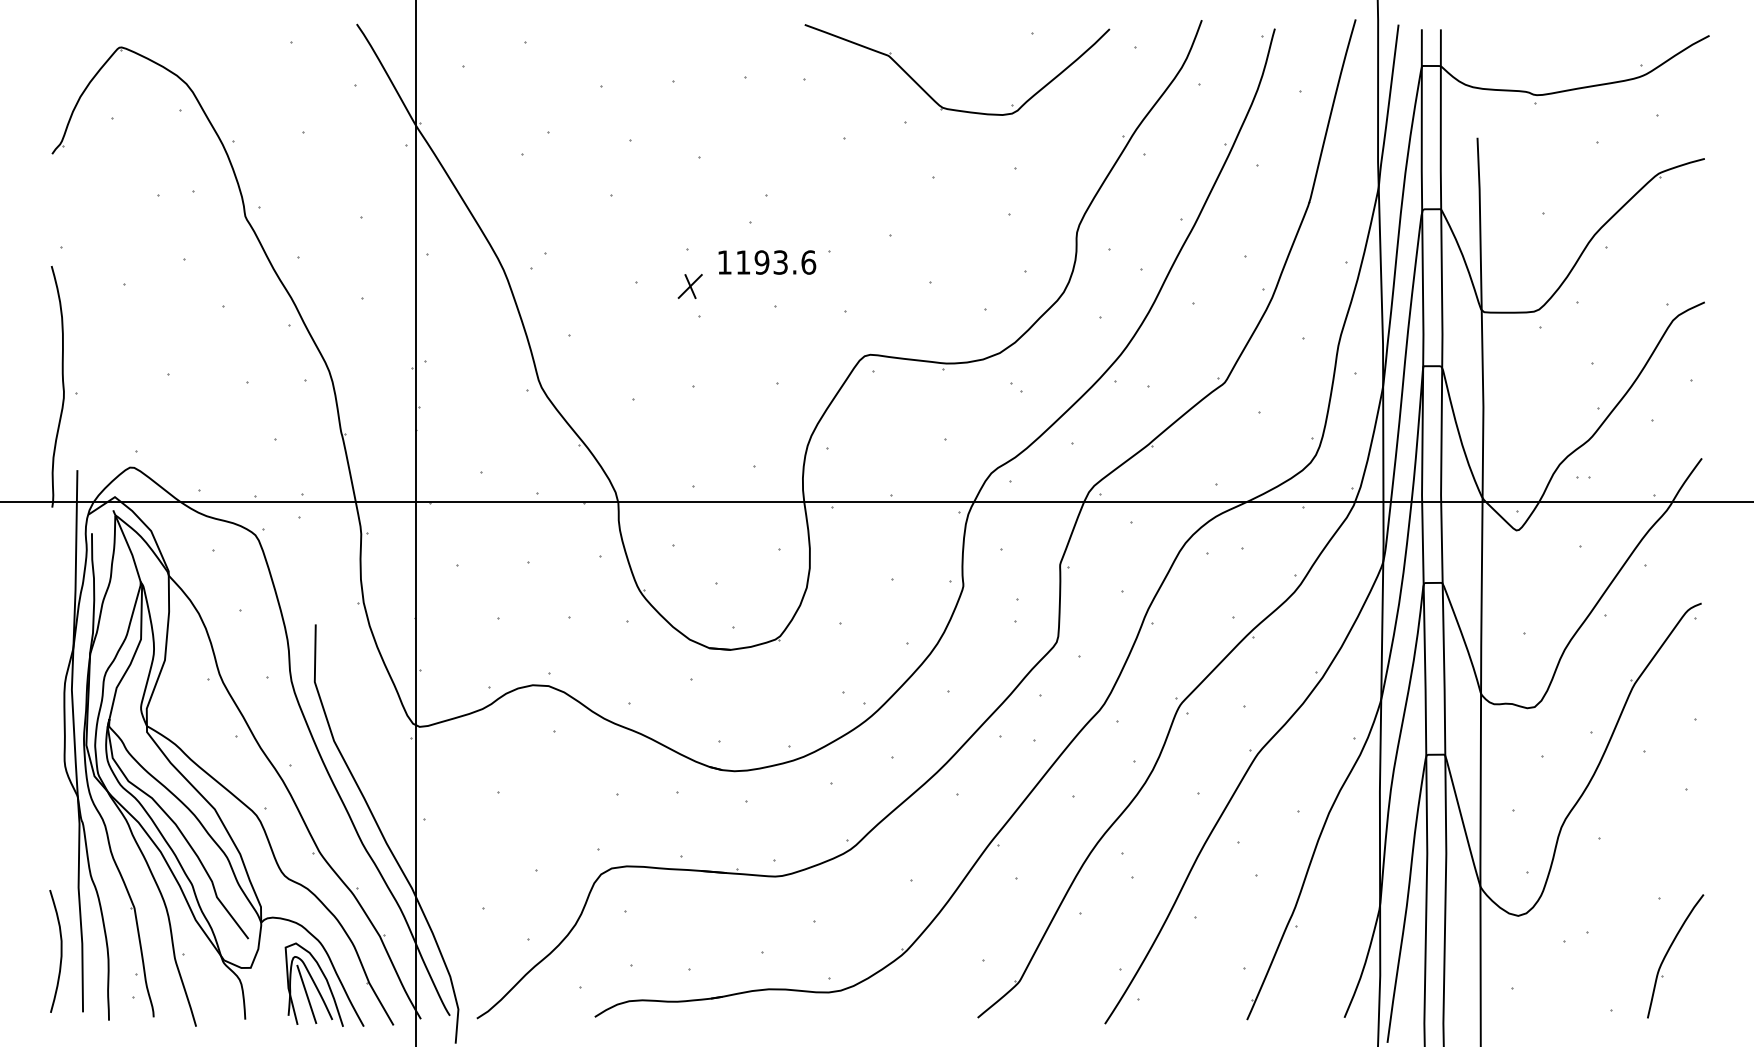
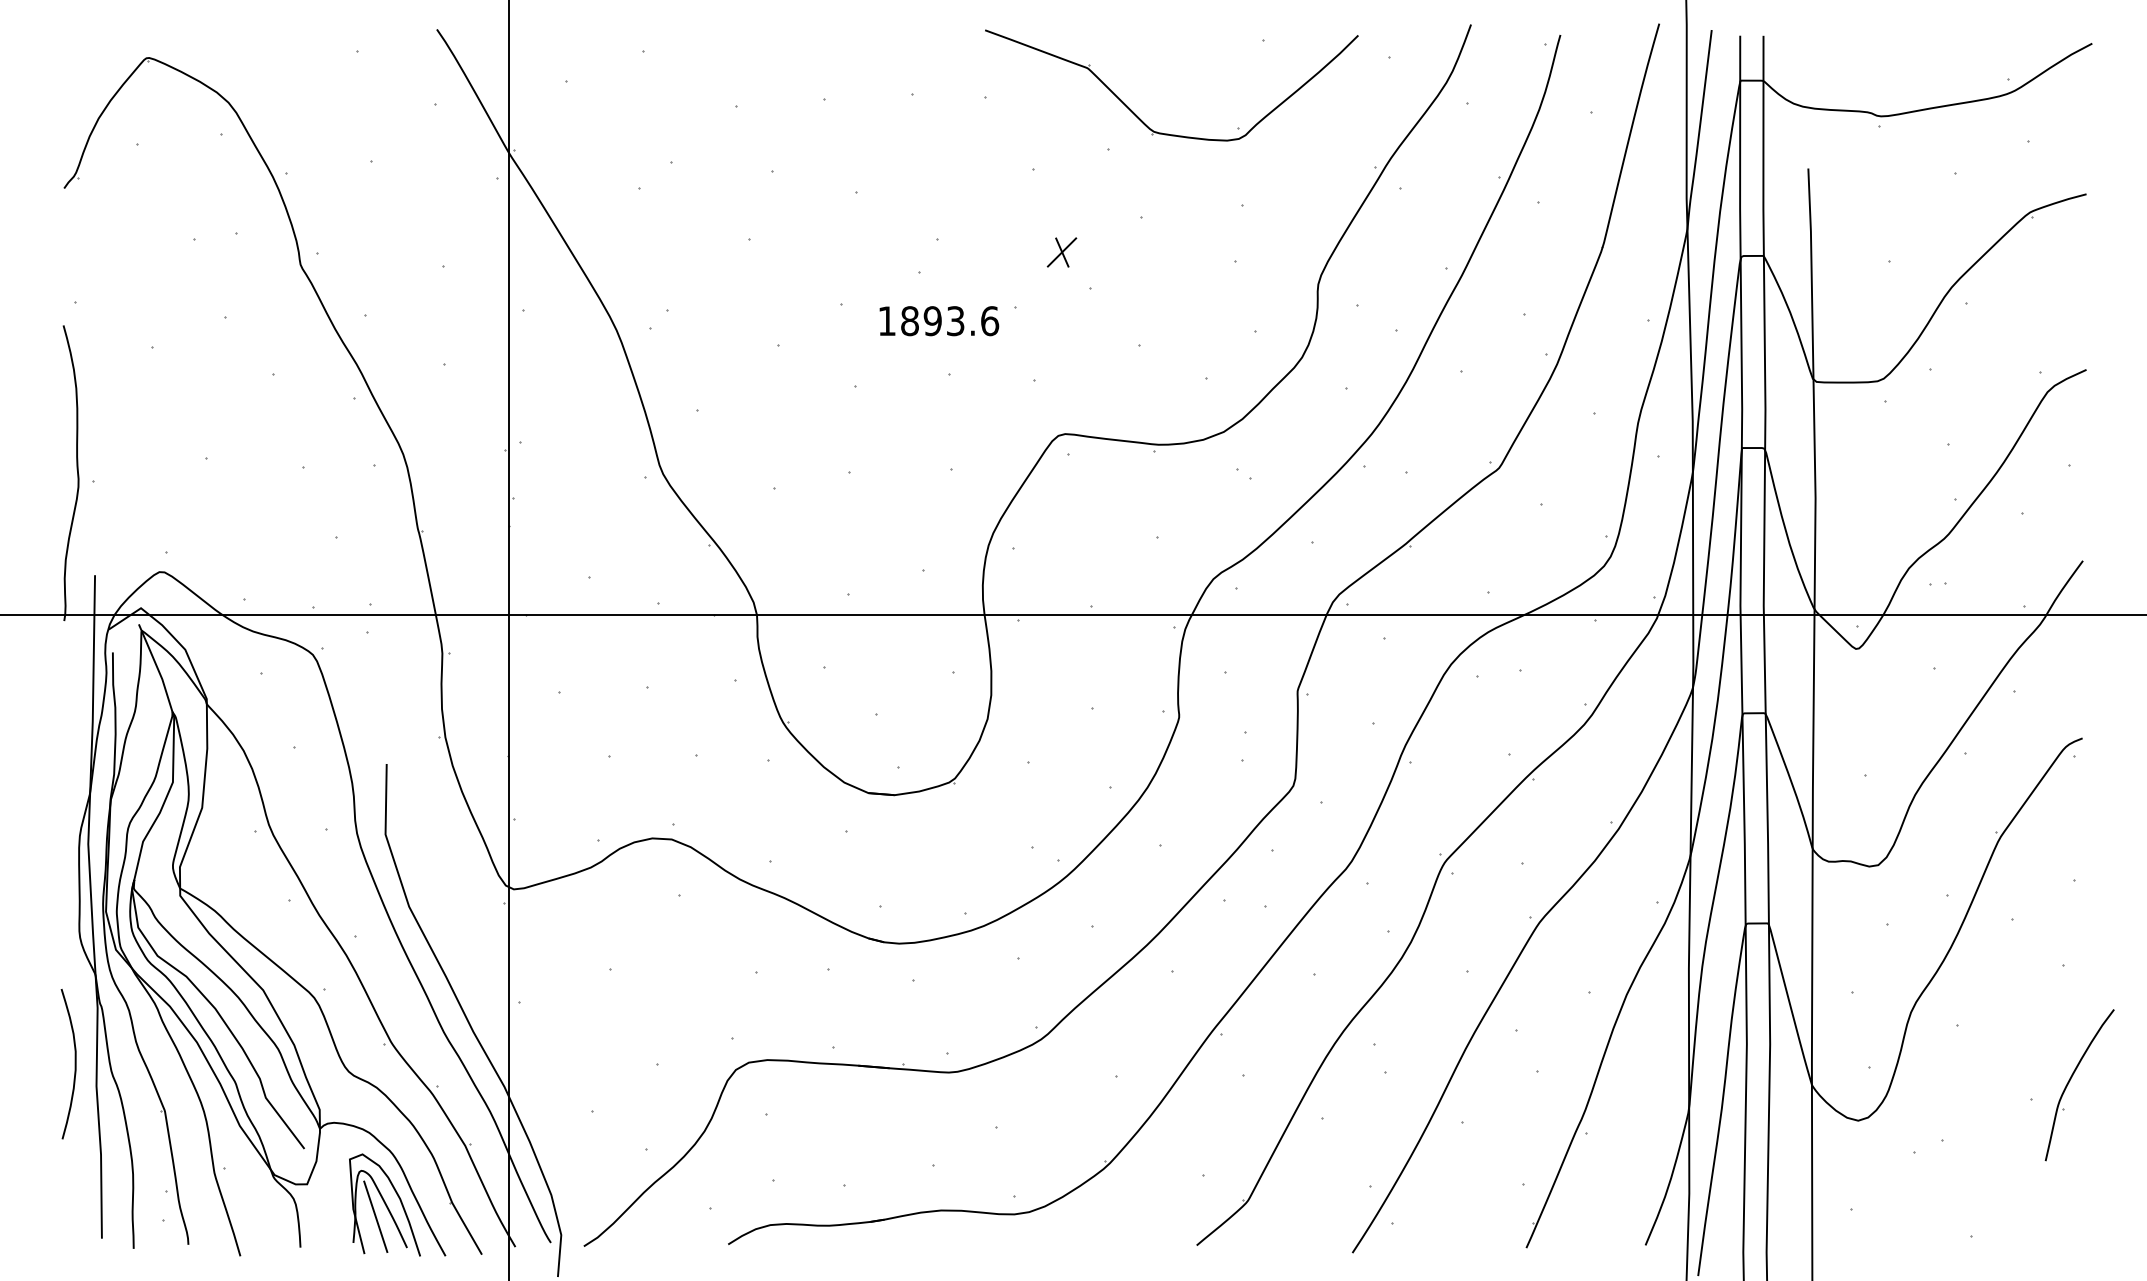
text: (742, 262) -> (909, 321), 1193.6 -> 1893.6
part: (689, 286) -> (1061, 252), moved
curve: (60, 951) -> (74, 1064), moved
part: (1668, 953) -> (2070, 1081), moved

